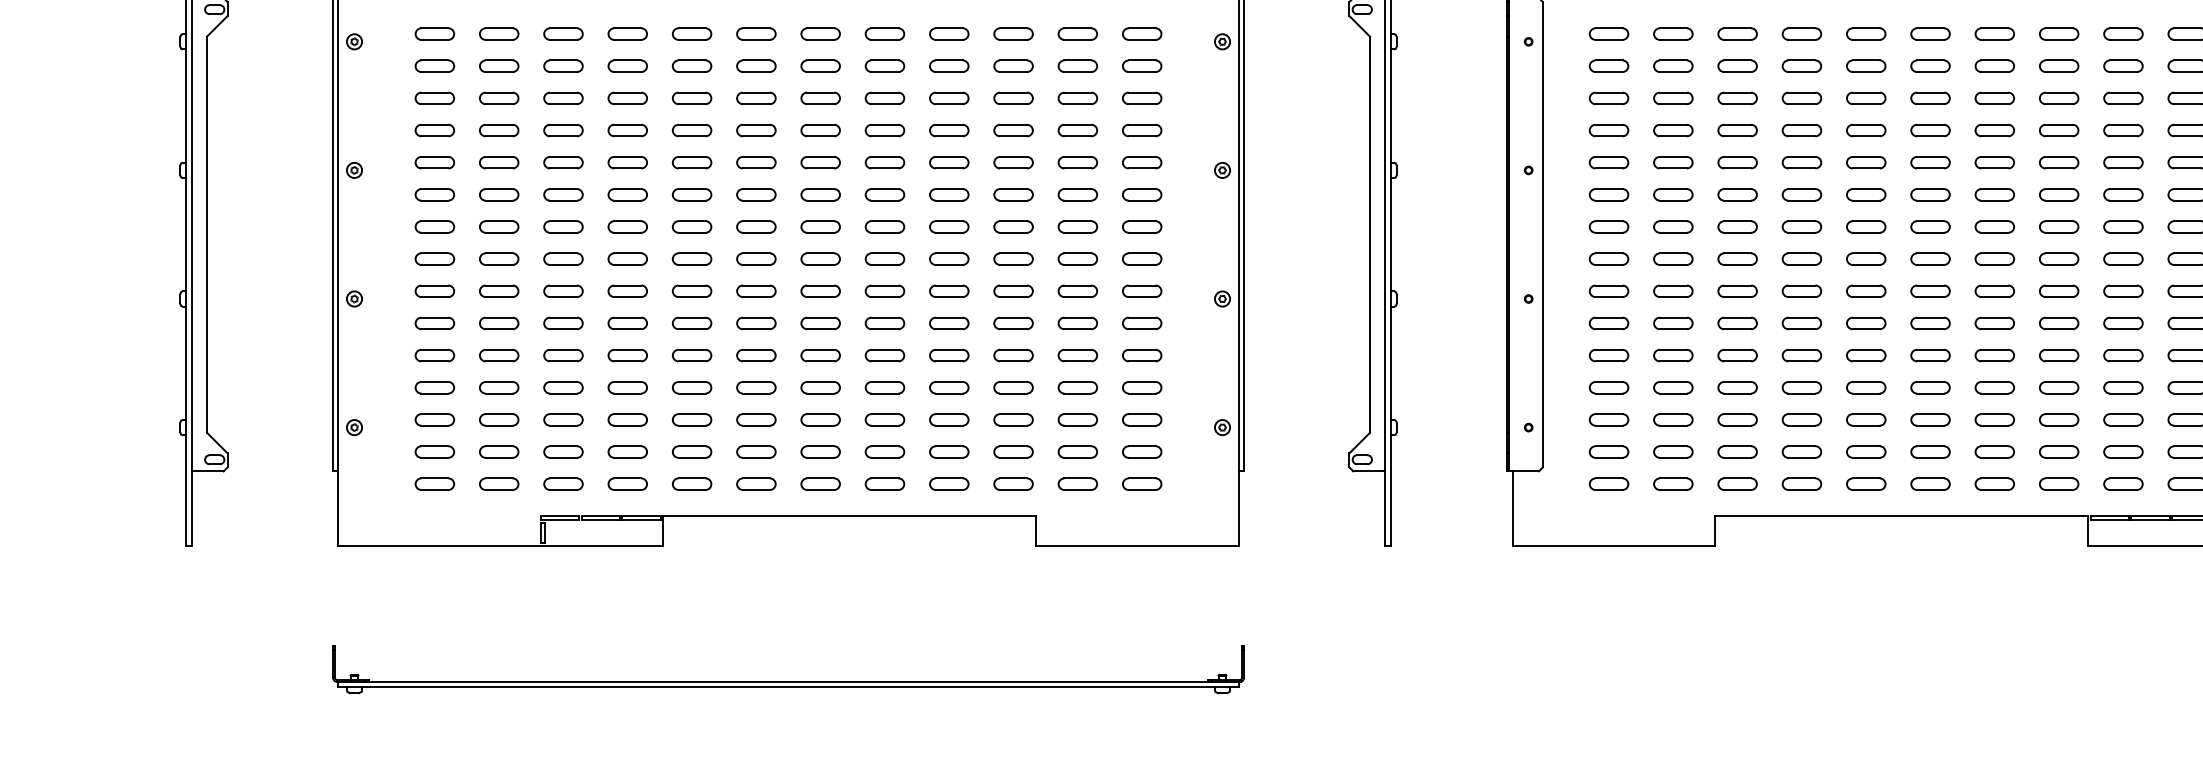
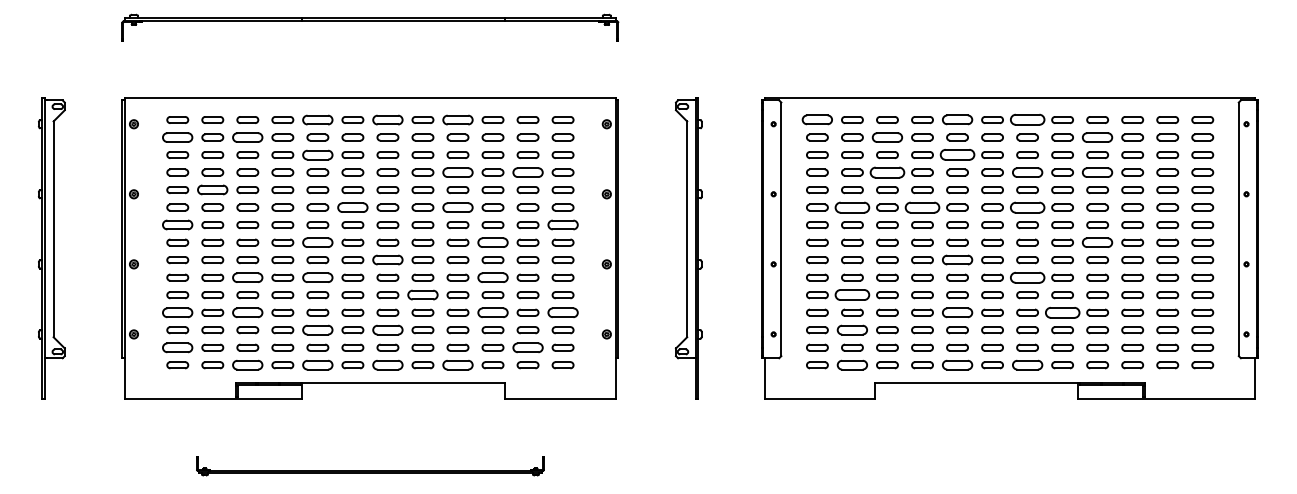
part: (691, 33) -> (317, 119), size x1.4
part: (819, 33) -> (387, 119), size x1.4
part: (948, 33) -> (457, 119), size x1.4
part: (1609, 34) -> (817, 120), size x1.4
part: (1866, 34) -> (957, 120), size x1.4
part: (1994, 34) -> (1027, 120), size x1.6
part: (434, 66) -> (177, 137), size x1.4
part: (562, 66) -> (247, 137), size x1.4
part: (1737, 66) -> (887, 137), size x1.4
part: (2123, 66) -> (1097, 137), size x1.4
part: (691, 97) -> (317, 154), size x1.4
part: (1866, 99) -> (957, 155), size x1.6
part: (948, 130) -> (457, 172), size x1.4
part: (1076, 130) -> (527, 172), size x1.4
part: (1737, 130) -> (887, 172), size x1.6
part: (1994, 130) -> (1027, 172), size x1.4
part: (2123, 130) -> (1097, 172), size x1.4
part: (498, 163) -> (212, 190), size x1.4
part: (755, 194) -> (352, 207), size x1.4
part: (948, 194) -> (457, 207), size x1.4
part: (1673, 194) -> (852, 207), size x1.6
part: (1801, 194) -> (922, 207), size x1.6
part: (1994, 194) -> (1027, 207), size x1.6
part: (434, 227) -> (177, 225), size x1.4
part: (1141, 227) -> (562, 225), size x1.4
part: (691, 258) -> (317, 242), size x1.4
part: (1012, 258) -> (492, 242), size x1.4
part: (2123, 258) -> (1097, 242), size x1.4
part: (819, 291) -> (387, 260), size x1.4
part: (1866, 291) -> (957, 260), size x1.4
part: (562, 323) -> (247, 277), size x1.4
part: (691, 323) -> (317, 277), size x1.4
part: (1012, 323) -> (492, 277), size x1.4
part: (1994, 323) -> (1027, 277), size x1.6
part: (884, 356) -> (422, 295), size x1.4
part: (1673, 356) -> (852, 295), size x1.6
part: (434, 387) -> (177, 312), size x1.4
part: (562, 387) -> (247, 312), size x1.4
part: (1012, 387) -> (492, 312), size x1.4
part: (1141, 387) -> (562, 312), size x1.4
part: (1866, 387) -> (957, 312), size x1.4
part: (2058, 387) -> (1062, 312), size x1.6
part: (691, 420) -> (317, 330), size x1.4
part: (819, 420) -> (387, 330), size x1.4
part: (1673, 420) -> (852, 330), size x1.4
part: (434, 451) -> (177, 347), size x1.4
part: (1076, 451) -> (527, 347), size x1.4
part: (562, 484) -> (247, 365), size x1.4
part: (691, 484) -> (317, 365), size x1.4
part: (819, 484) -> (387, 365), size x1.4
part: (948, 484) -> (457, 365), size x1.4
part: (1673, 484) -> (852, 365), size x1.4
part: (1866, 484) -> (957, 365), size x1.4
part: (1994, 484) -> (1027, 365), size x1.4
part: (788, 670) -> (370, 466), size x0.7

